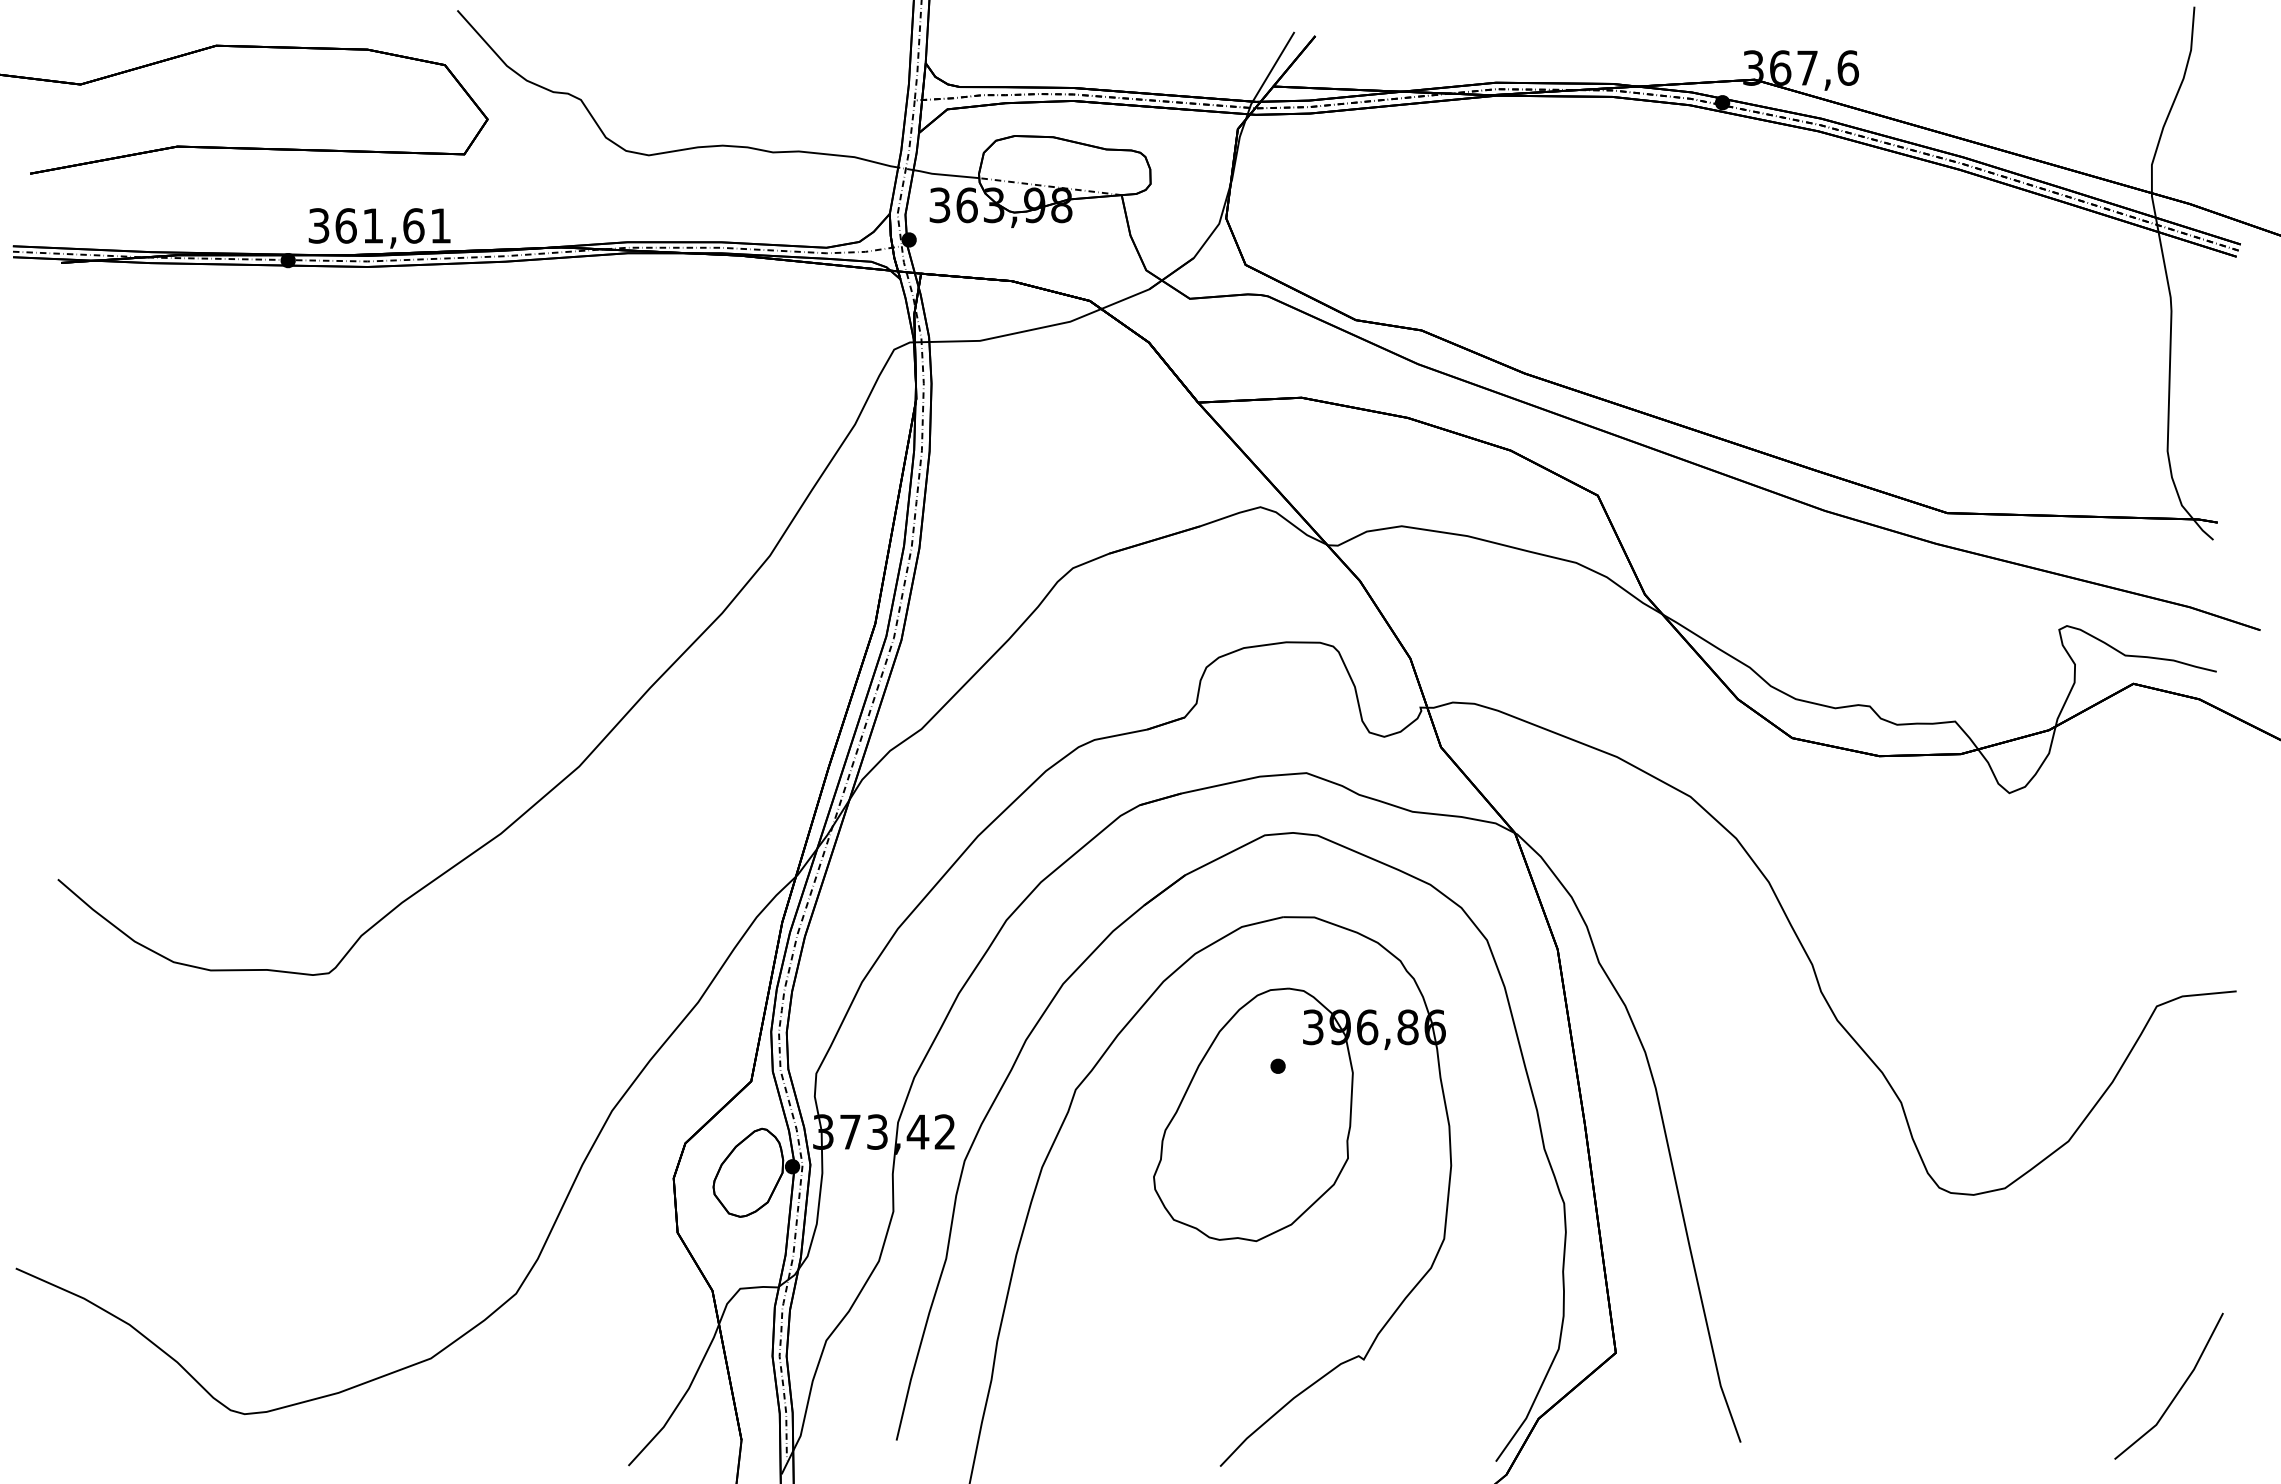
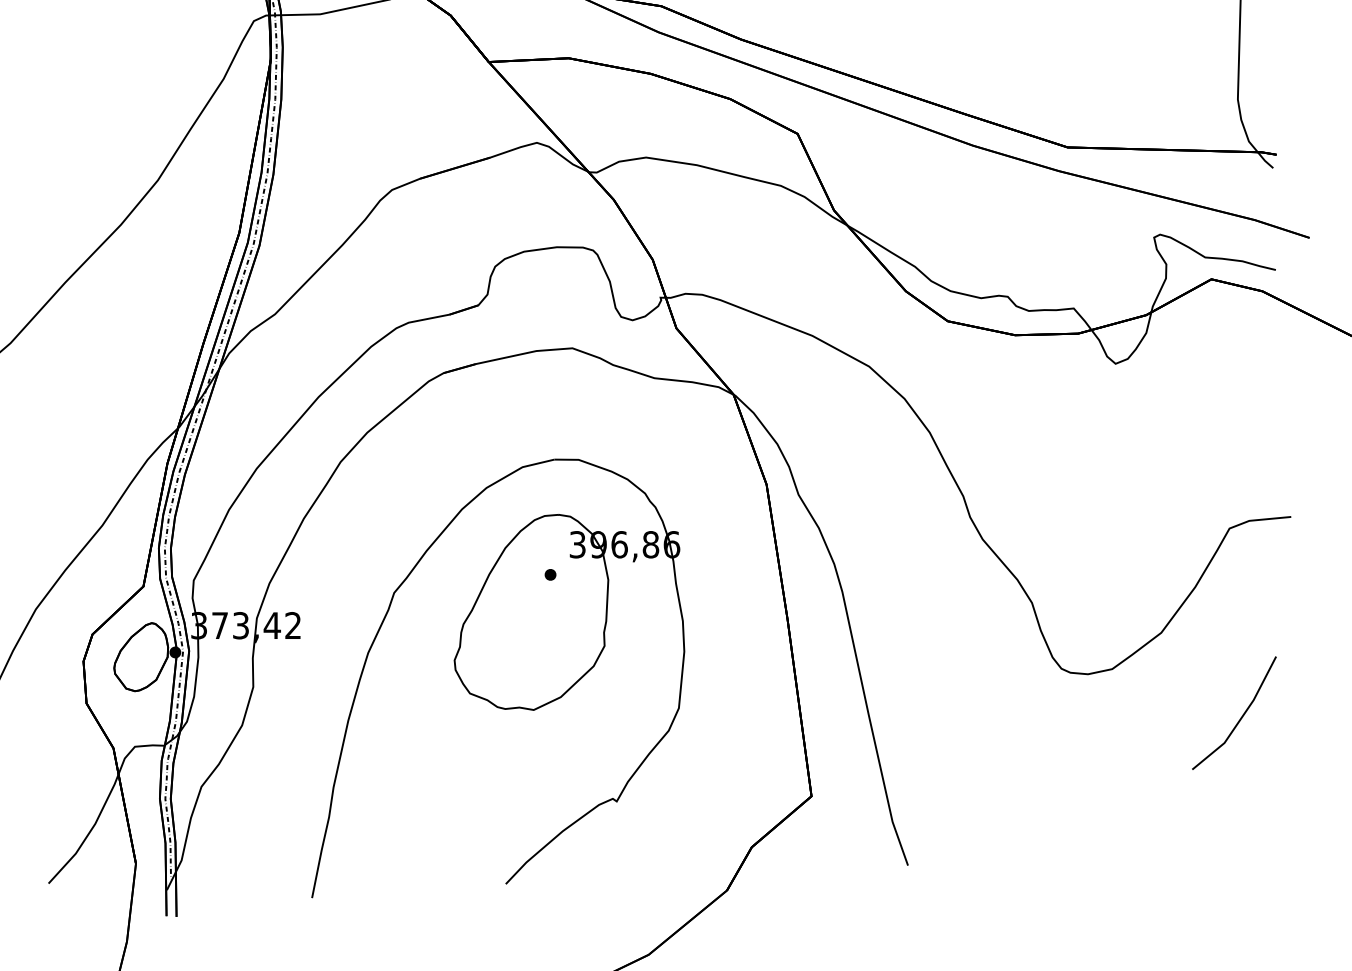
part: (1040, 1020) -> (366, 539), removed
line: (2177, 1391) -> (1240, 717), moved

